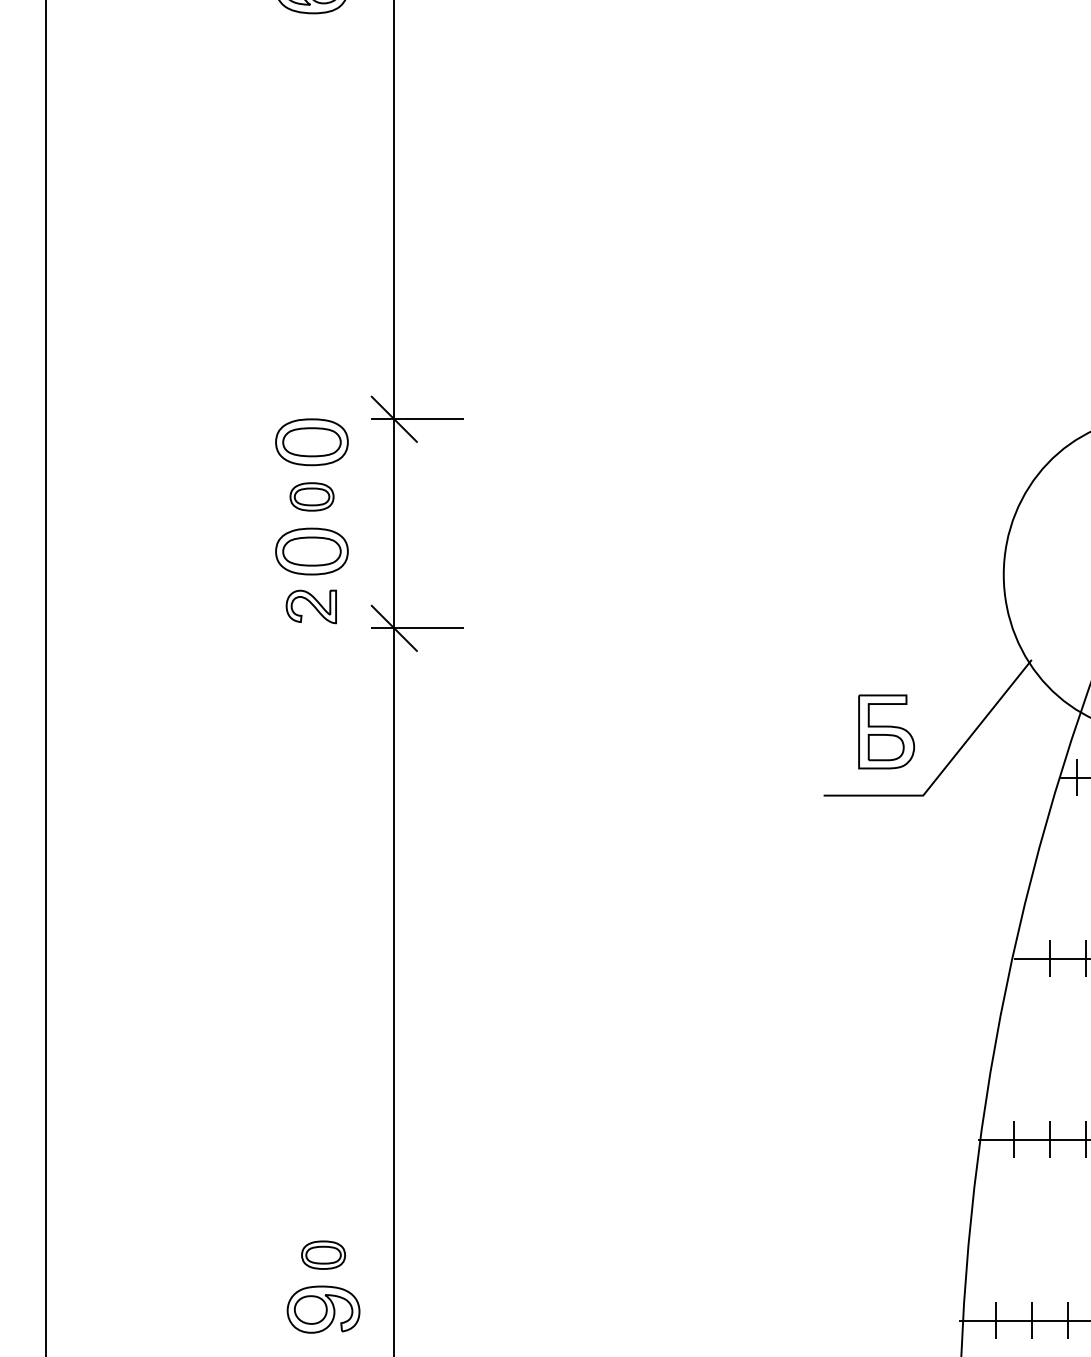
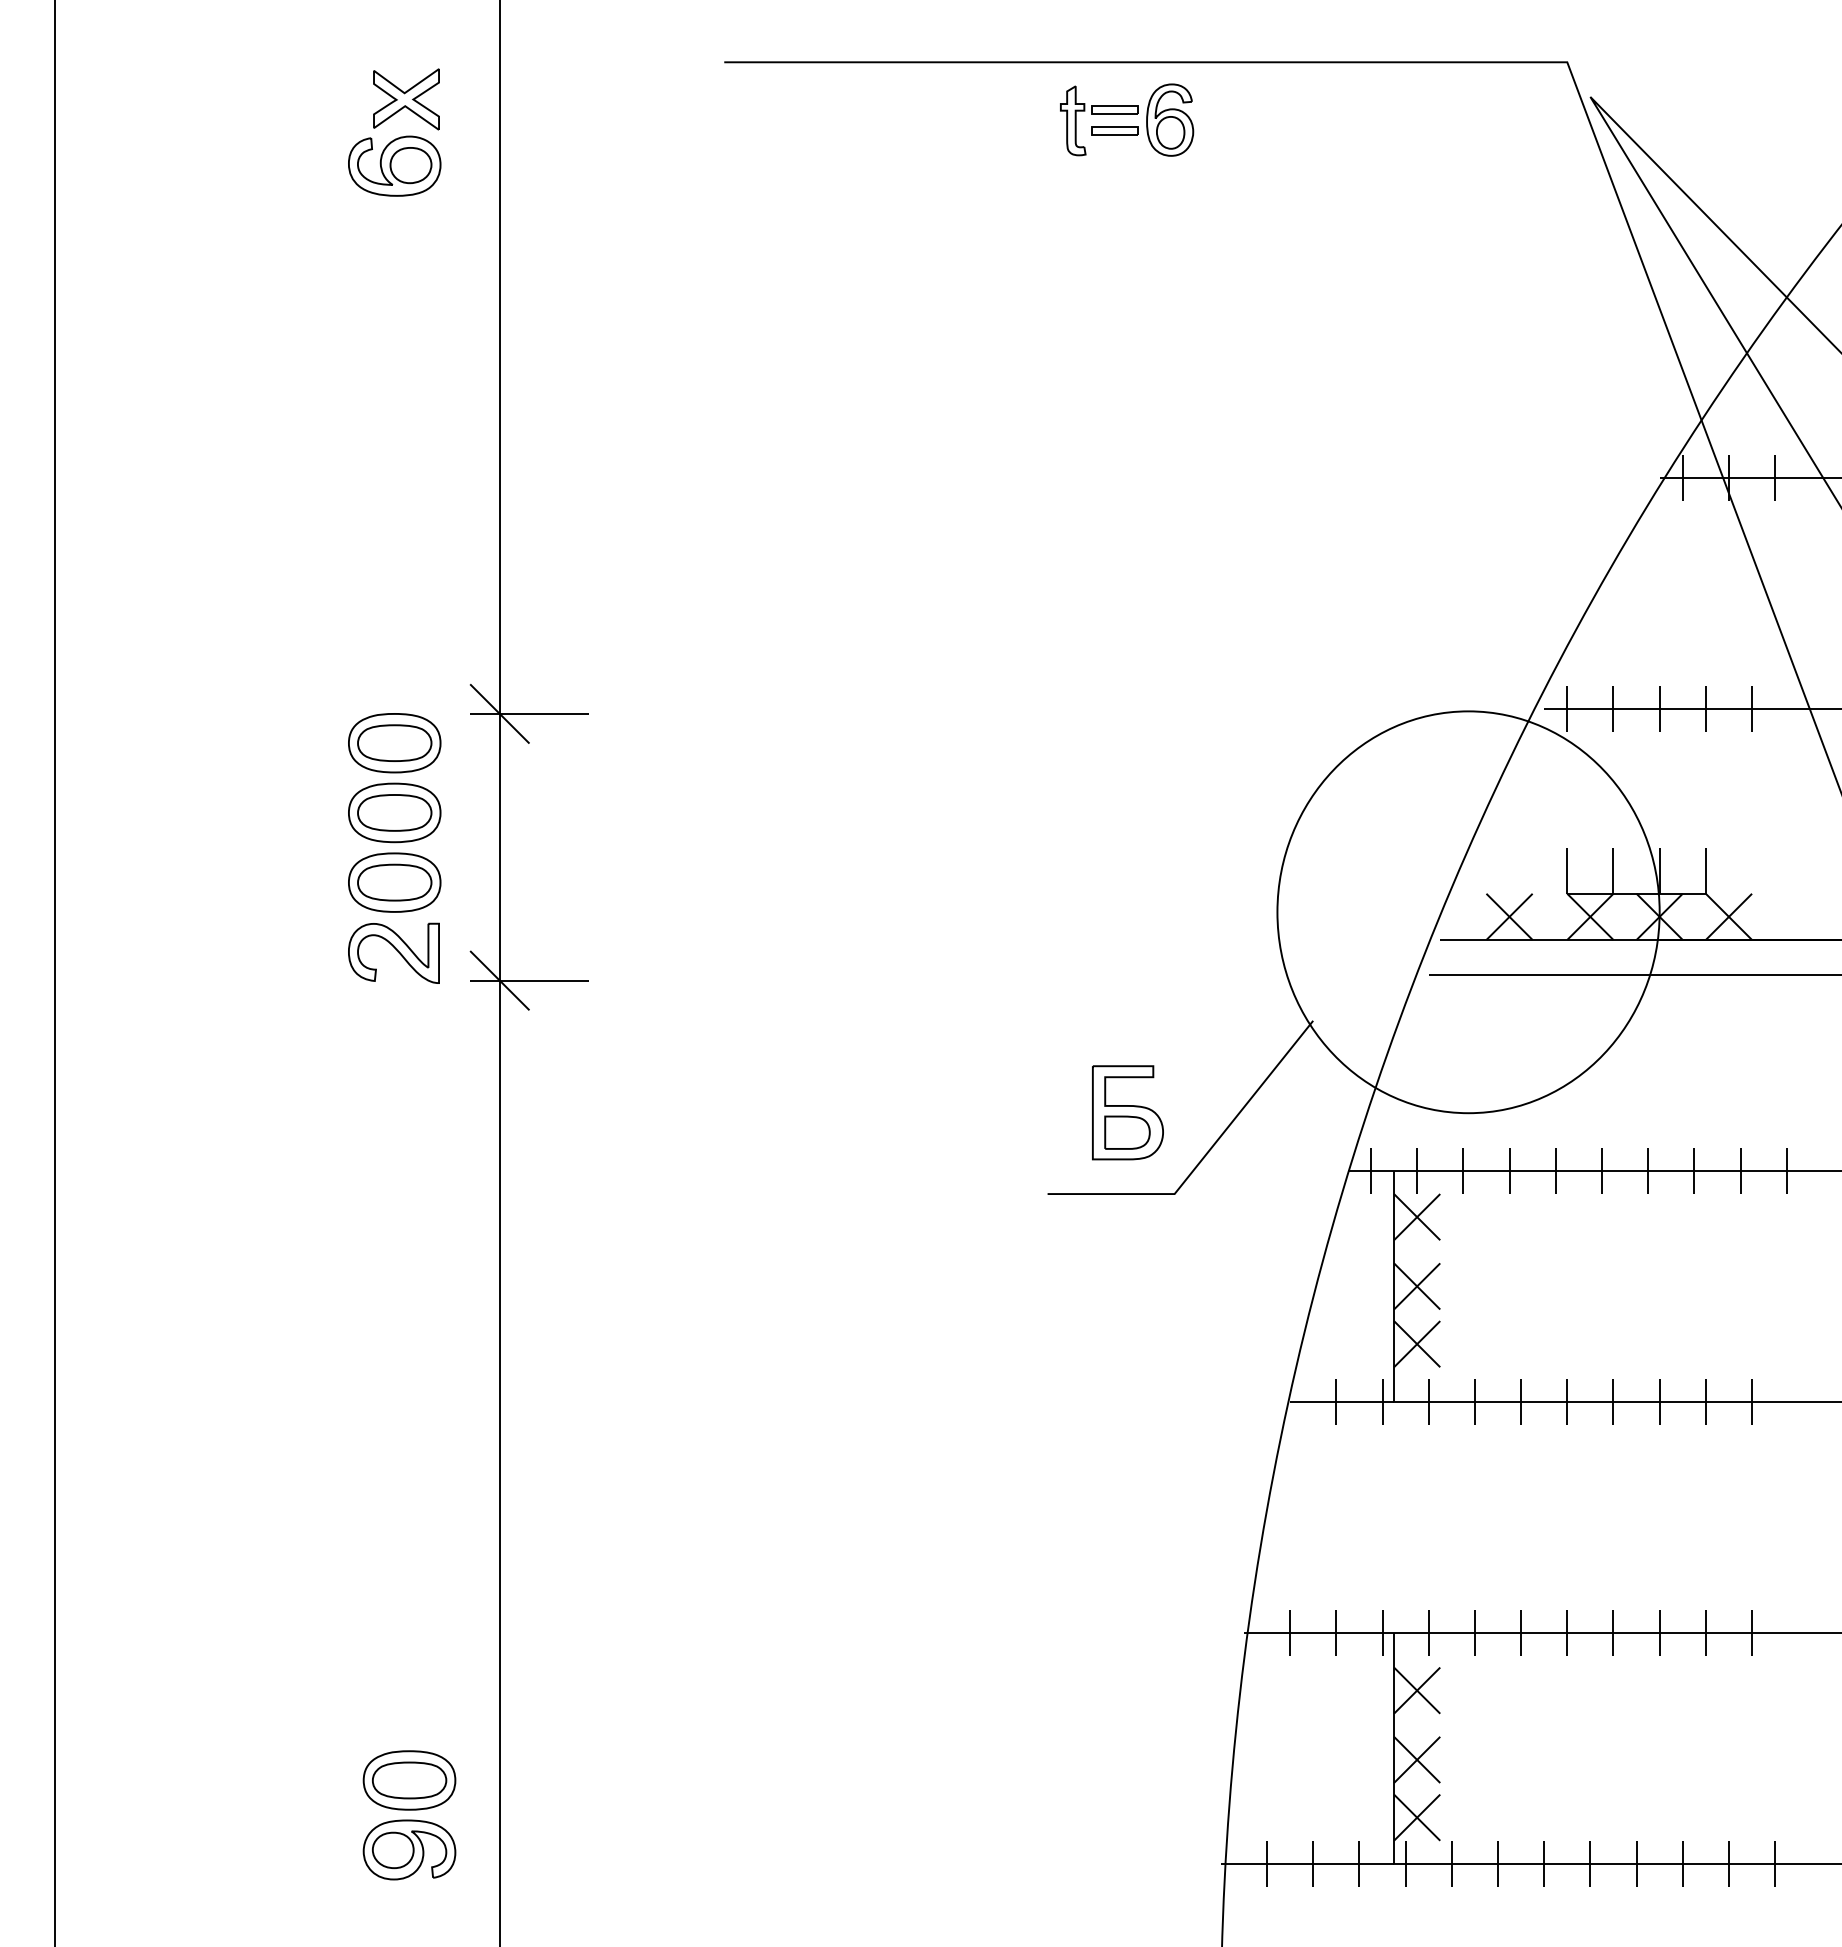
part: (311, 496) -> (394, 812), size x1.67
part: (311, 606) -> (393, 952), size x1.43
part: (323, 1255) -> (409, 1780), size x1.67

